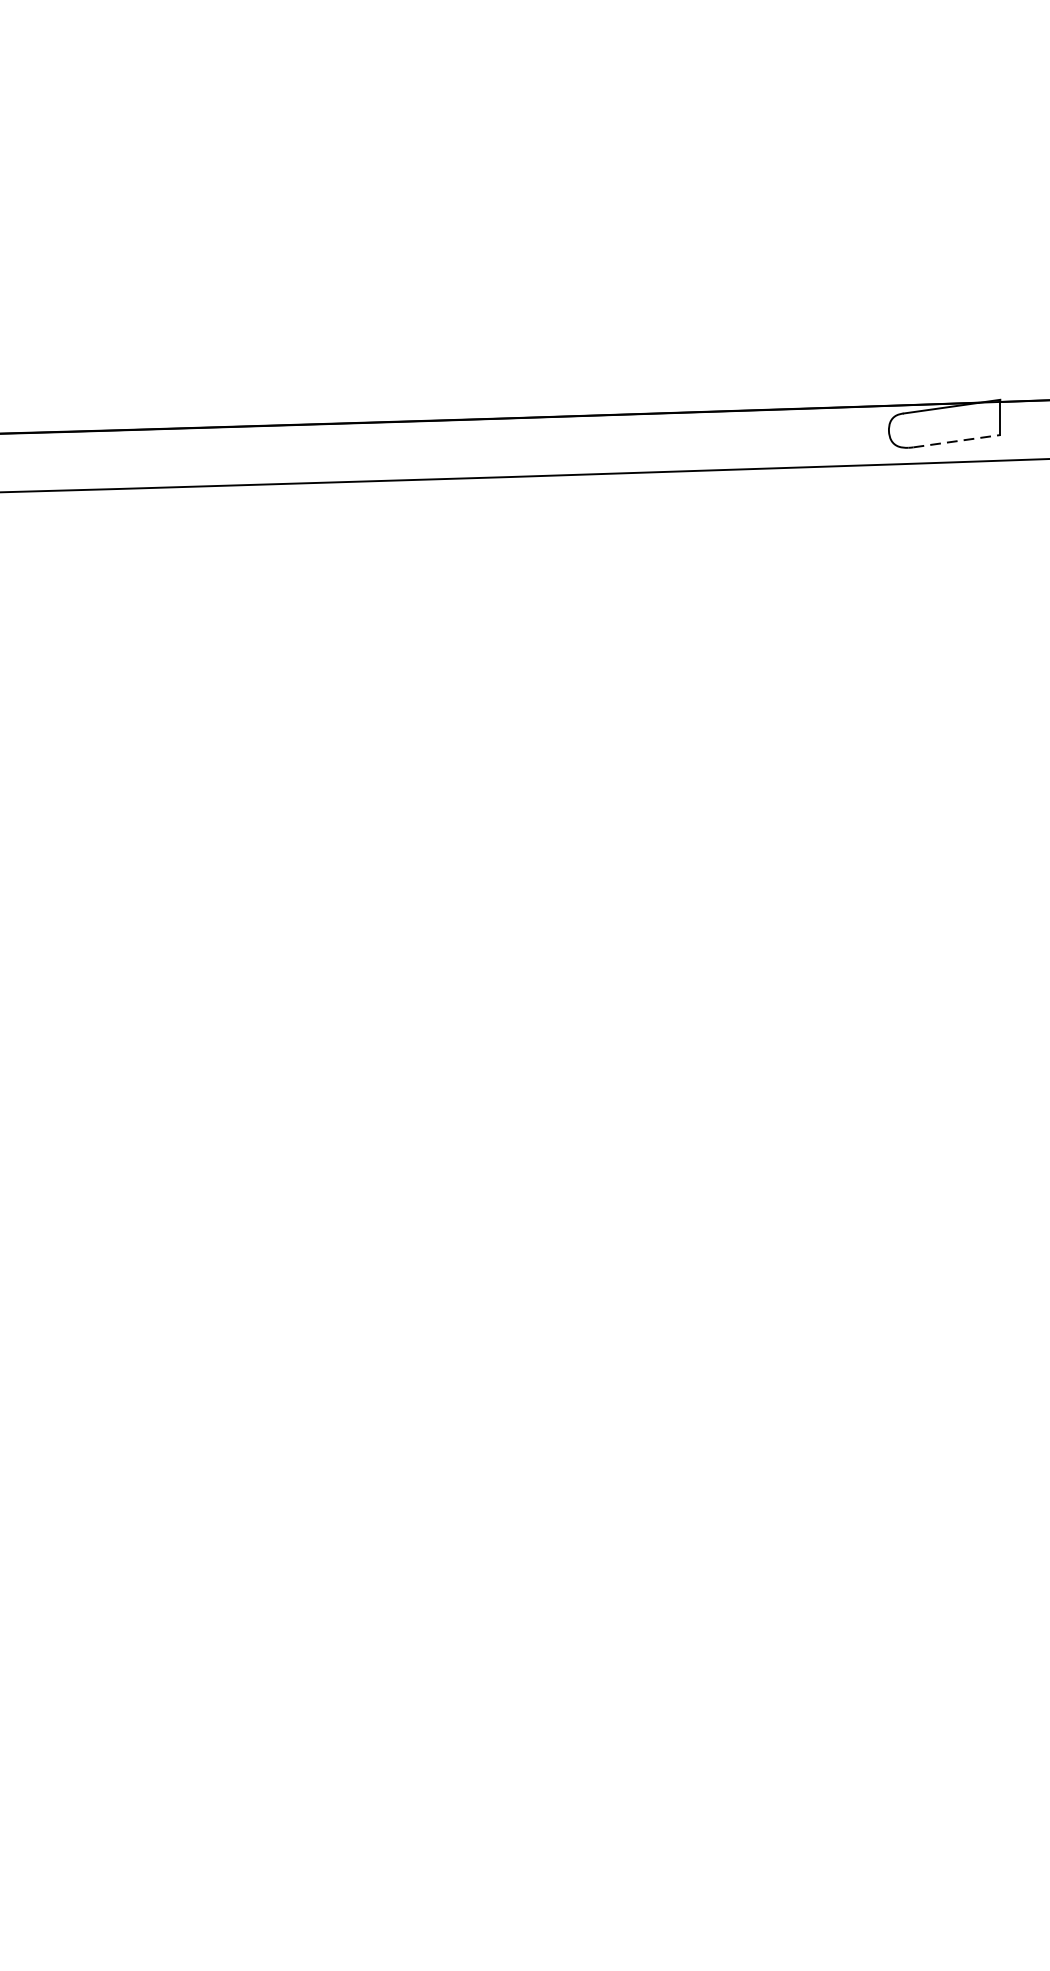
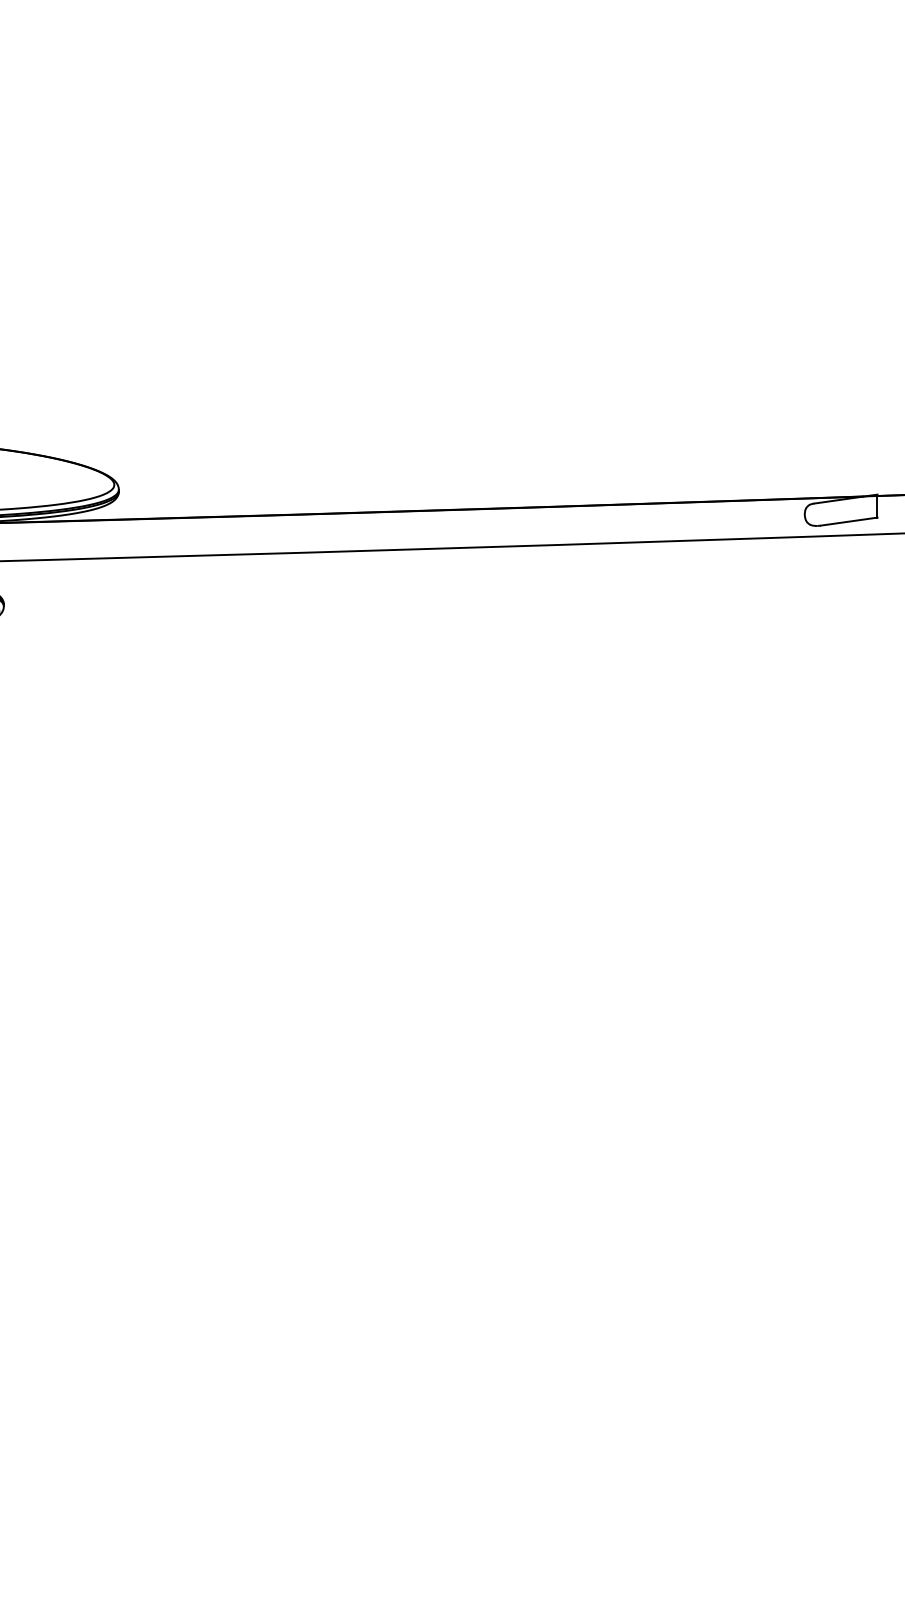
line: (957, 441) -> (849, 521), dashed -> solid

